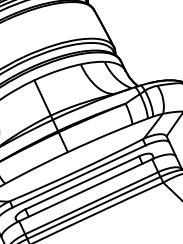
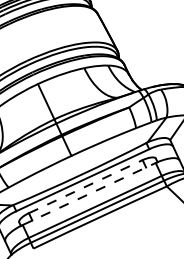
line: (81, 182) -> (85, 186), solid -> dashed
line: (85, 189) -> (89, 193), solid -> dashed

